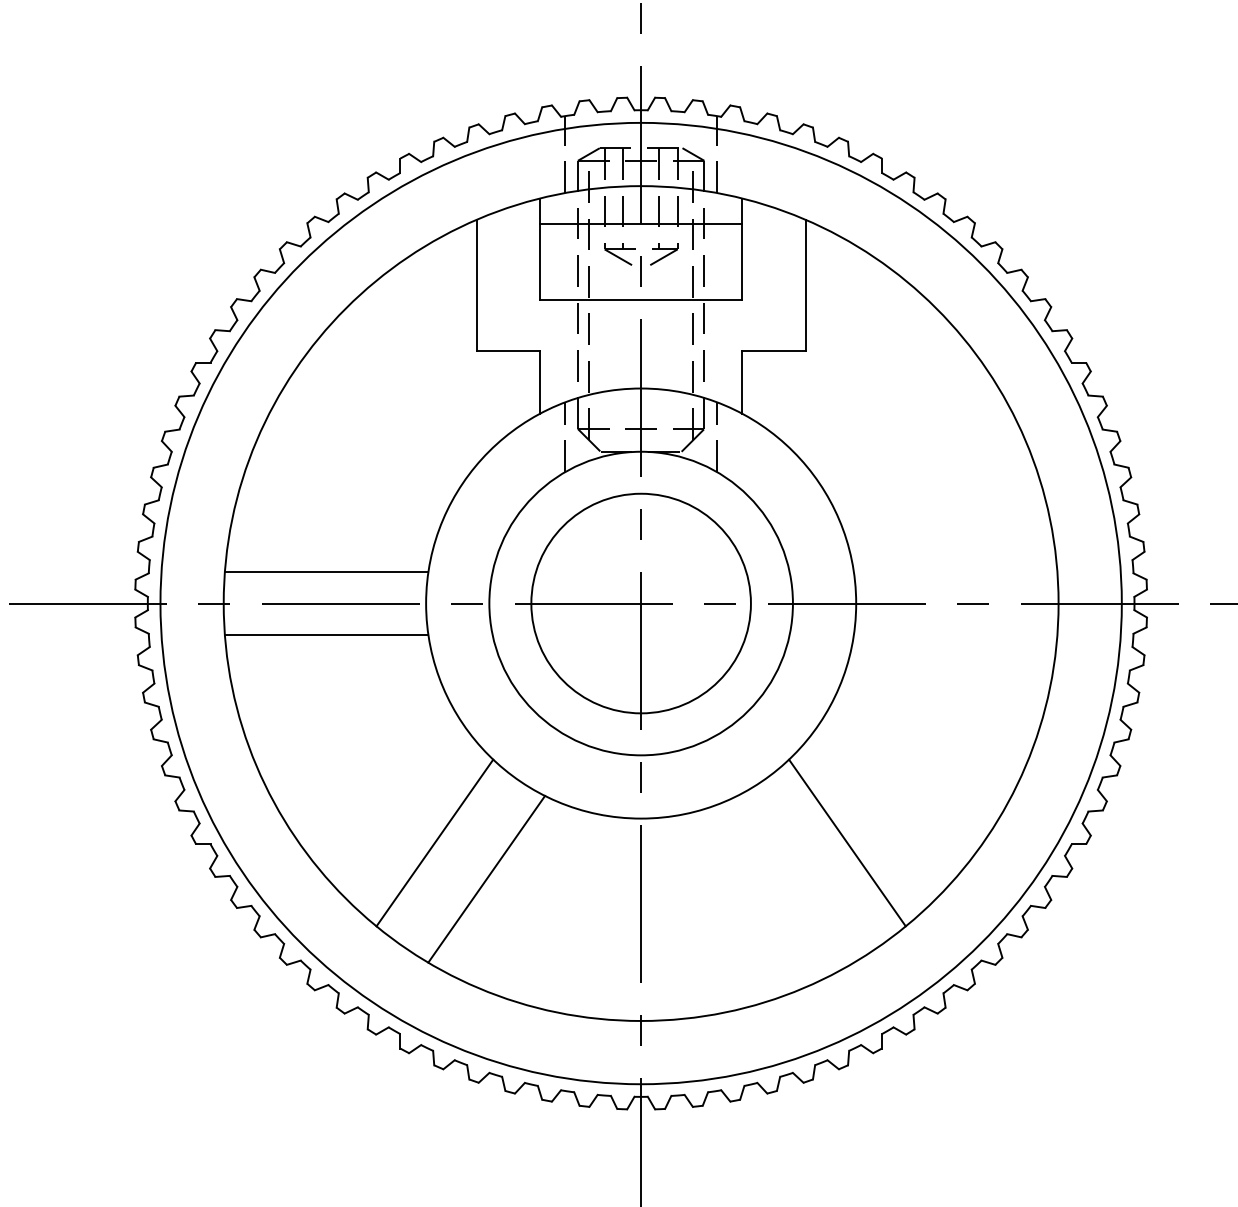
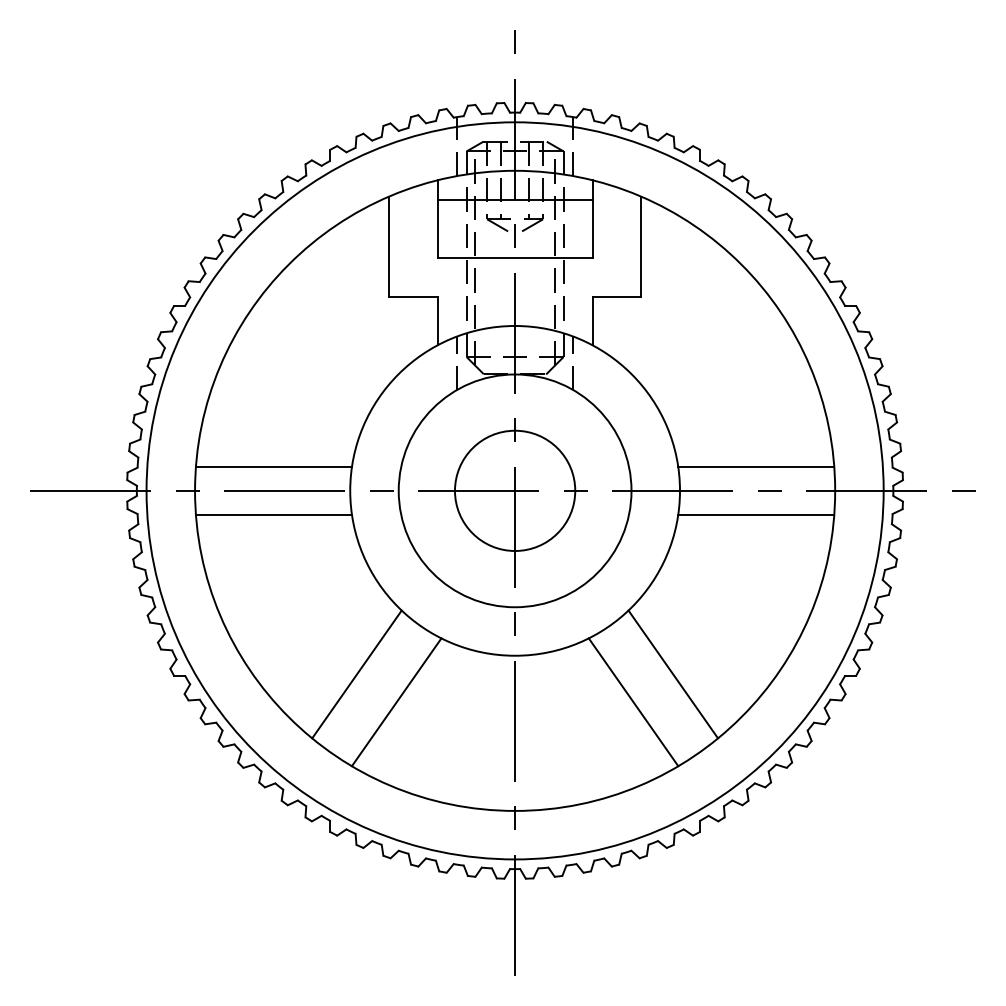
line: (955, 571) -> (756, 466), added
circle: (640, 603) -> (514, 490), size x0.71
line: (955, 635) -> (756, 515), added
line: (795, 879) -> (633, 702), added

